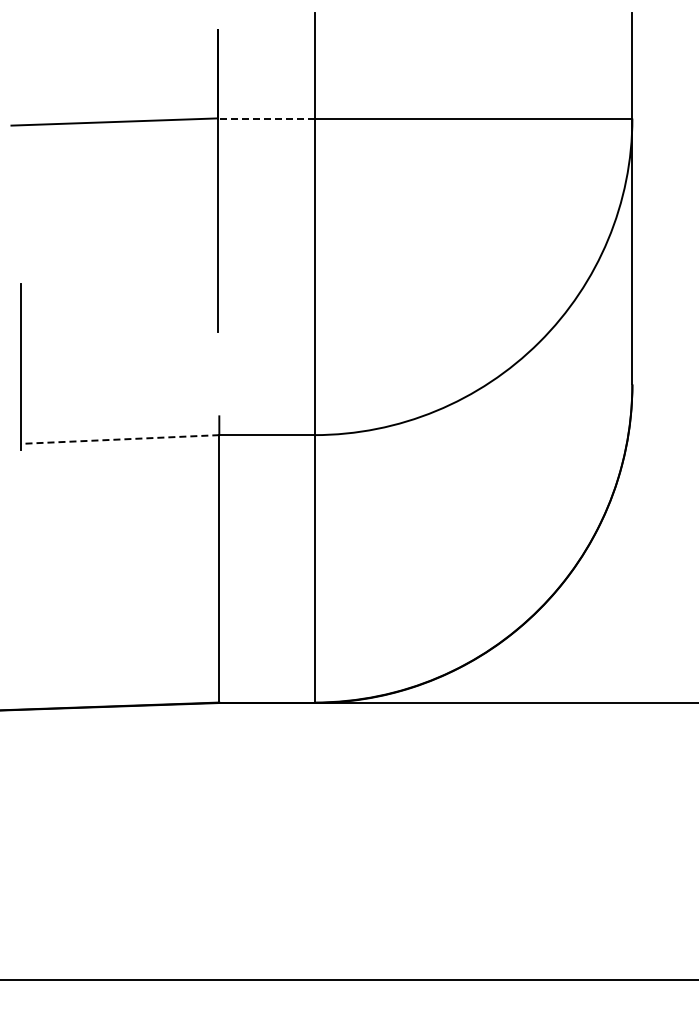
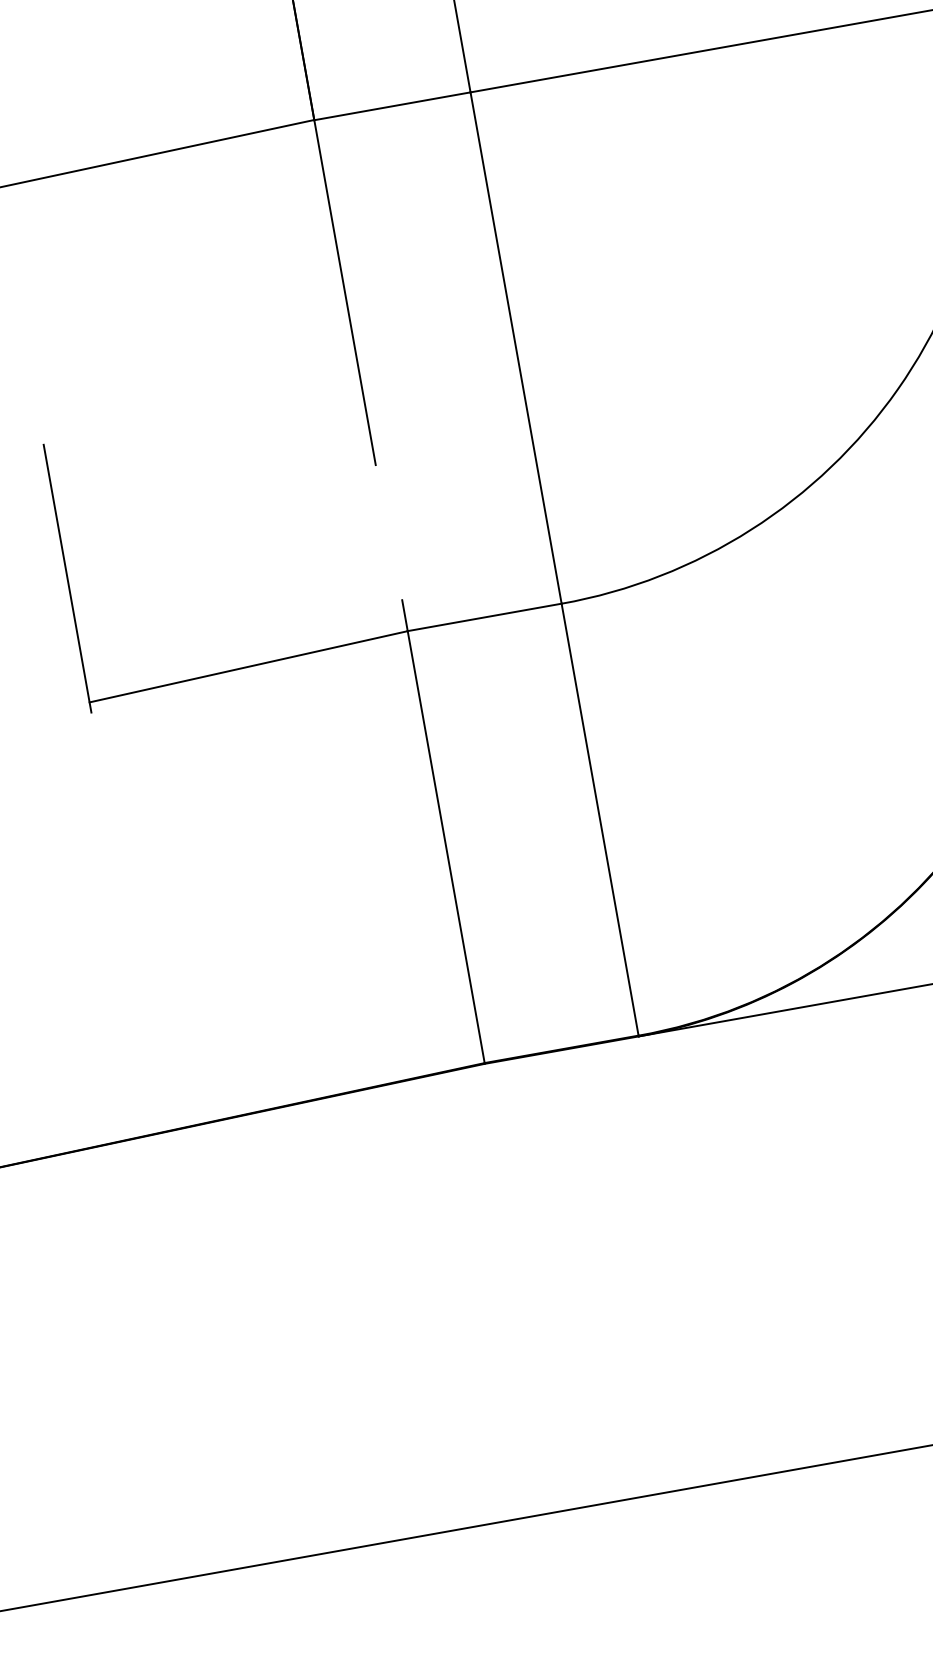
line: (265, 118) -> (391, 106), dashed -> solid
line: (119, 439) -> (247, 666), dashed -> solid

